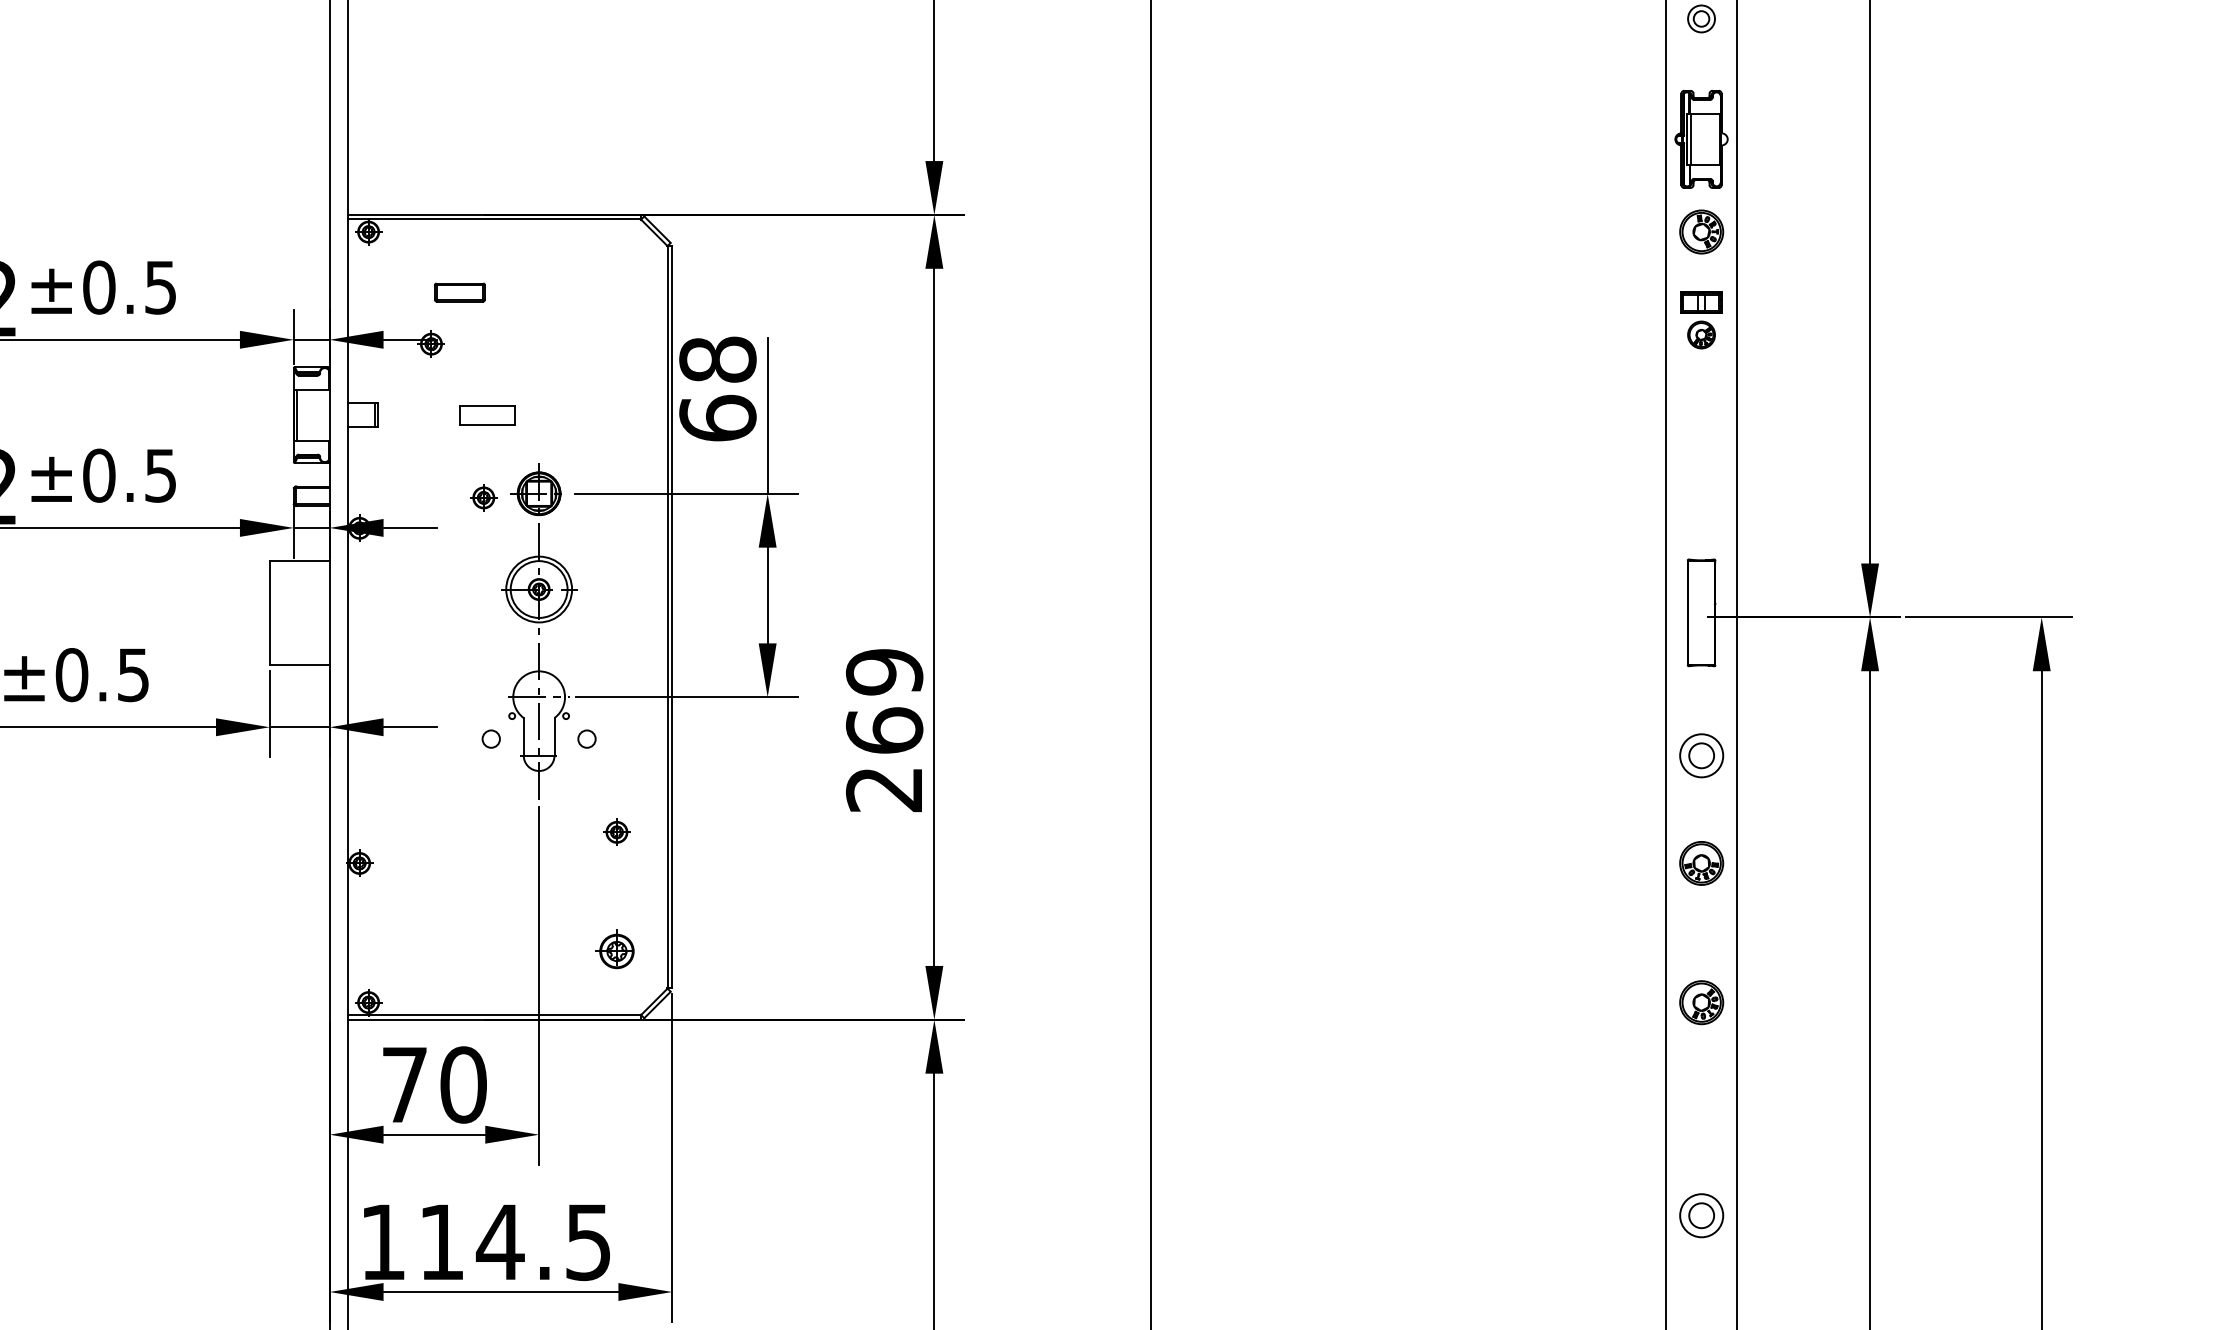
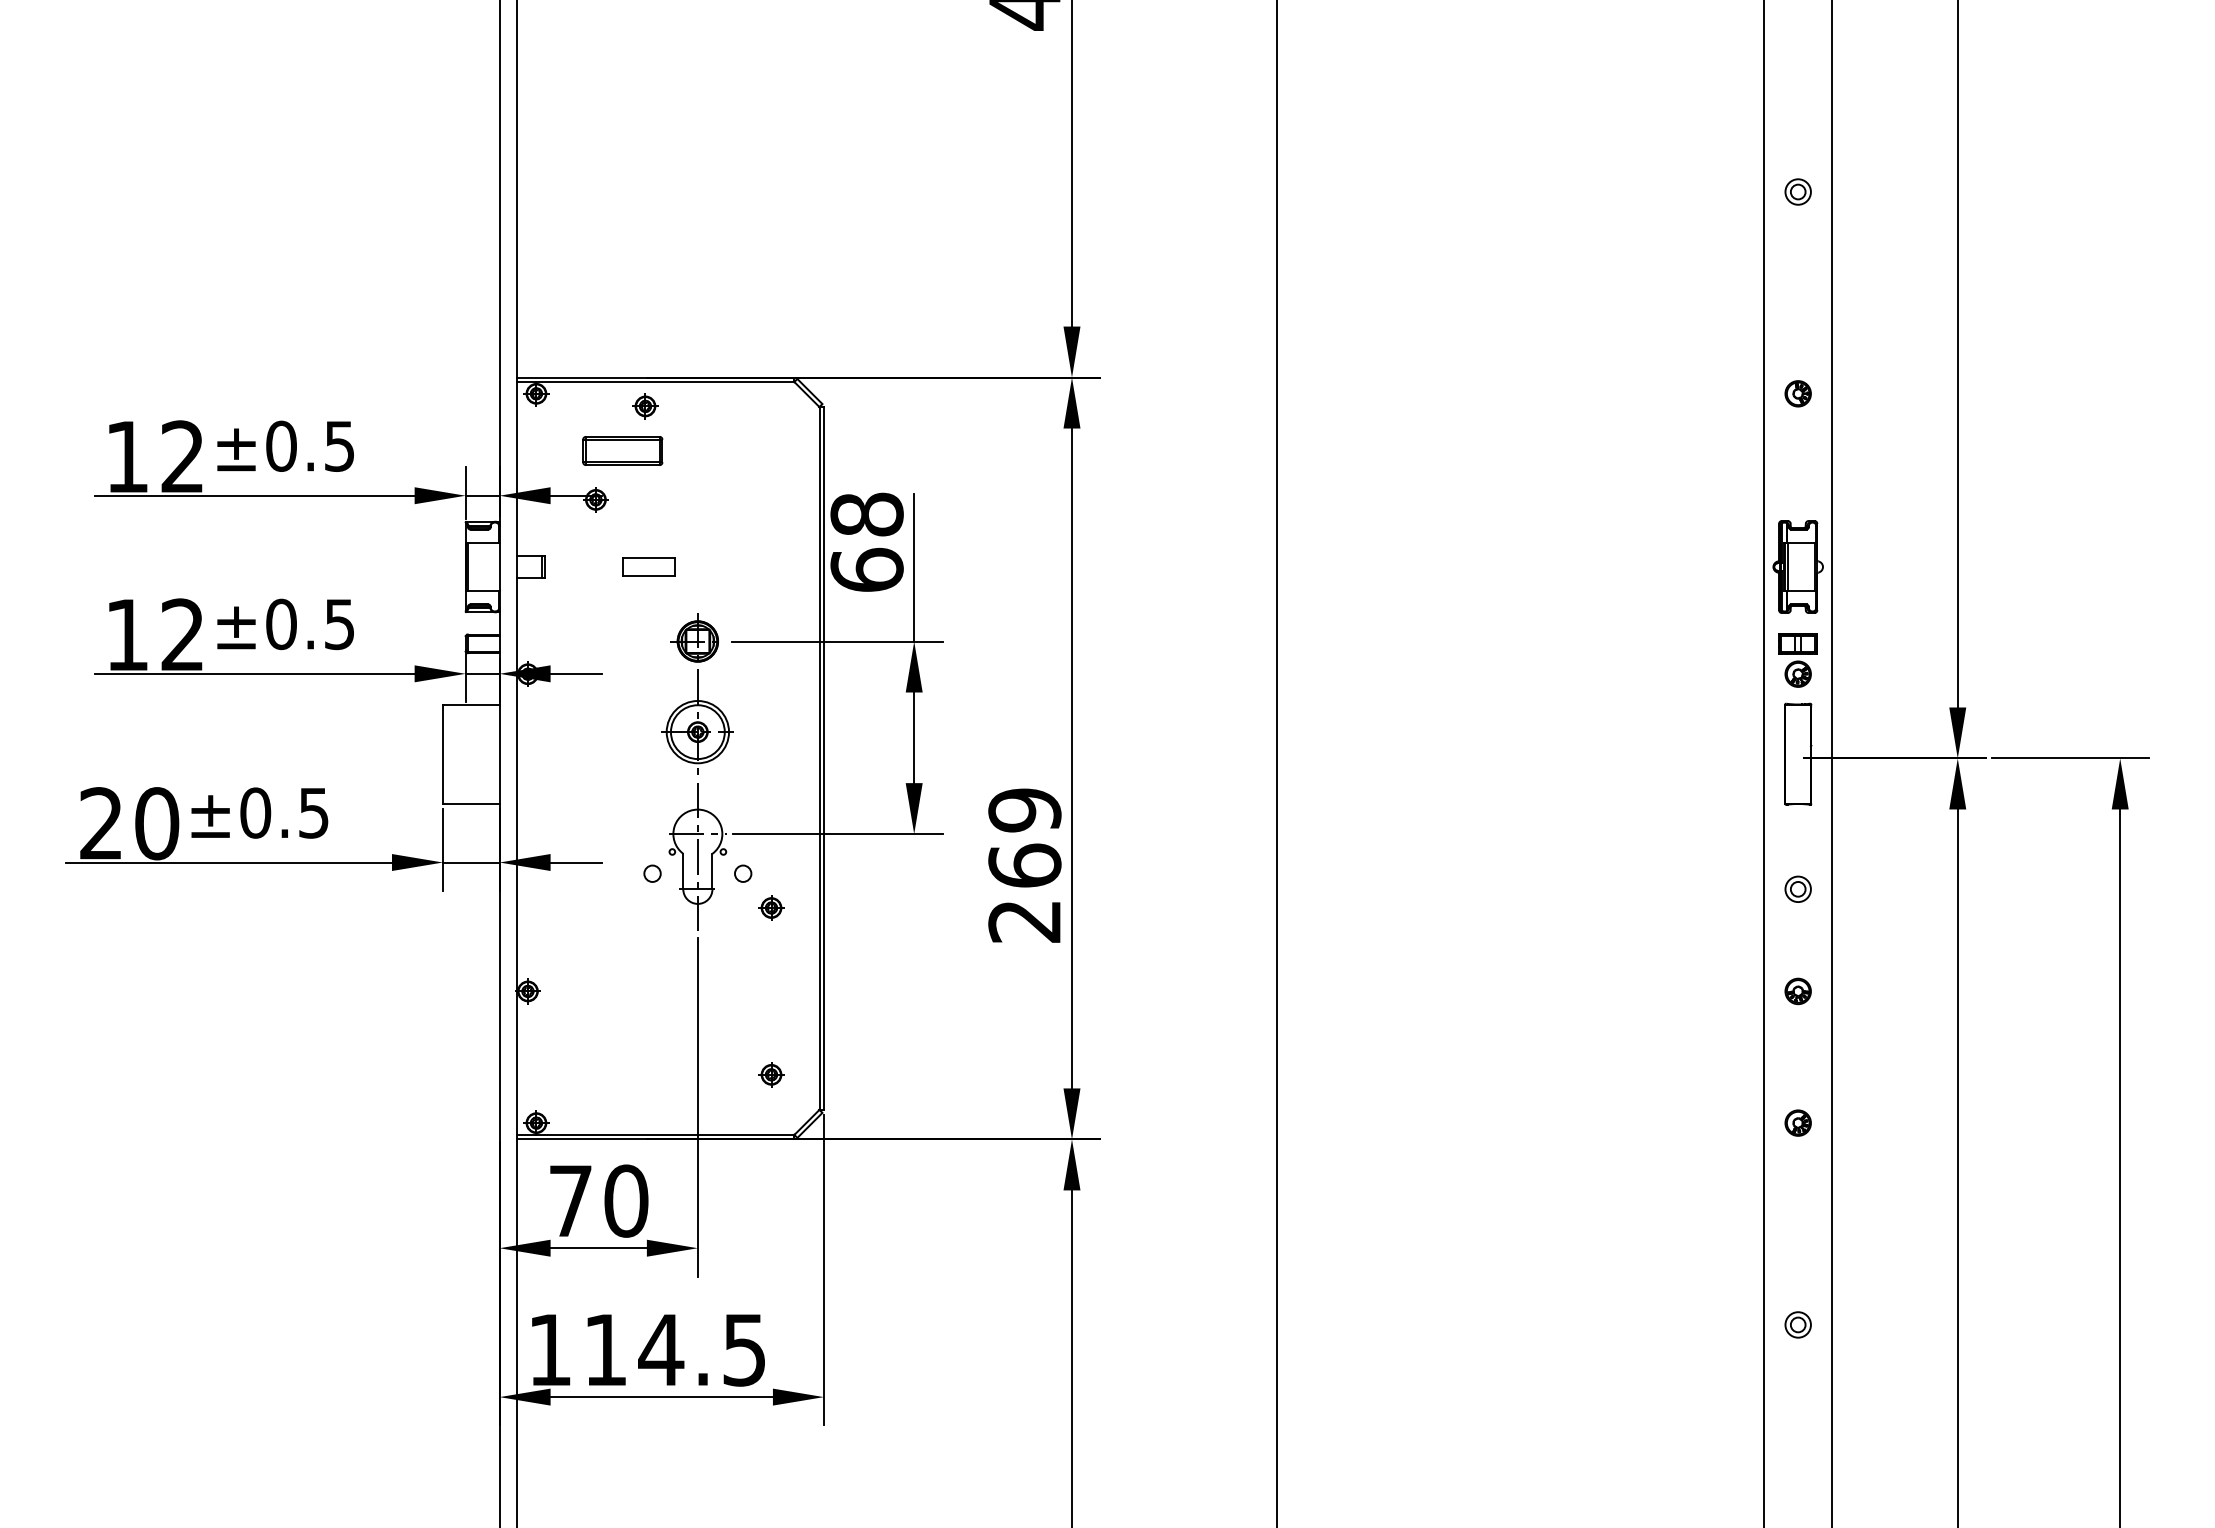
part: (1700, 138) -> (1797, 566), moved
part: (1700, 231) -> (1797, 393), size x0.62
part: (459, 292) -> (622, 450), size x1.67
part: (1700, 320) -> (1797, 660), moved
part: (483, 498) -> (645, 406), moved
part: (1700, 754) -> (1797, 888), size x0.62
part: (616, 831) -> (771, 907), moved
part: (1700, 863) -> (1797, 991), size x0.62
part: (616, 951) -> (771, 1074), size x0.62
part: (1700, 1001) -> (1797, 1122), size x0.62
part: (1700, 1215) -> (1797, 1324), size x0.62

